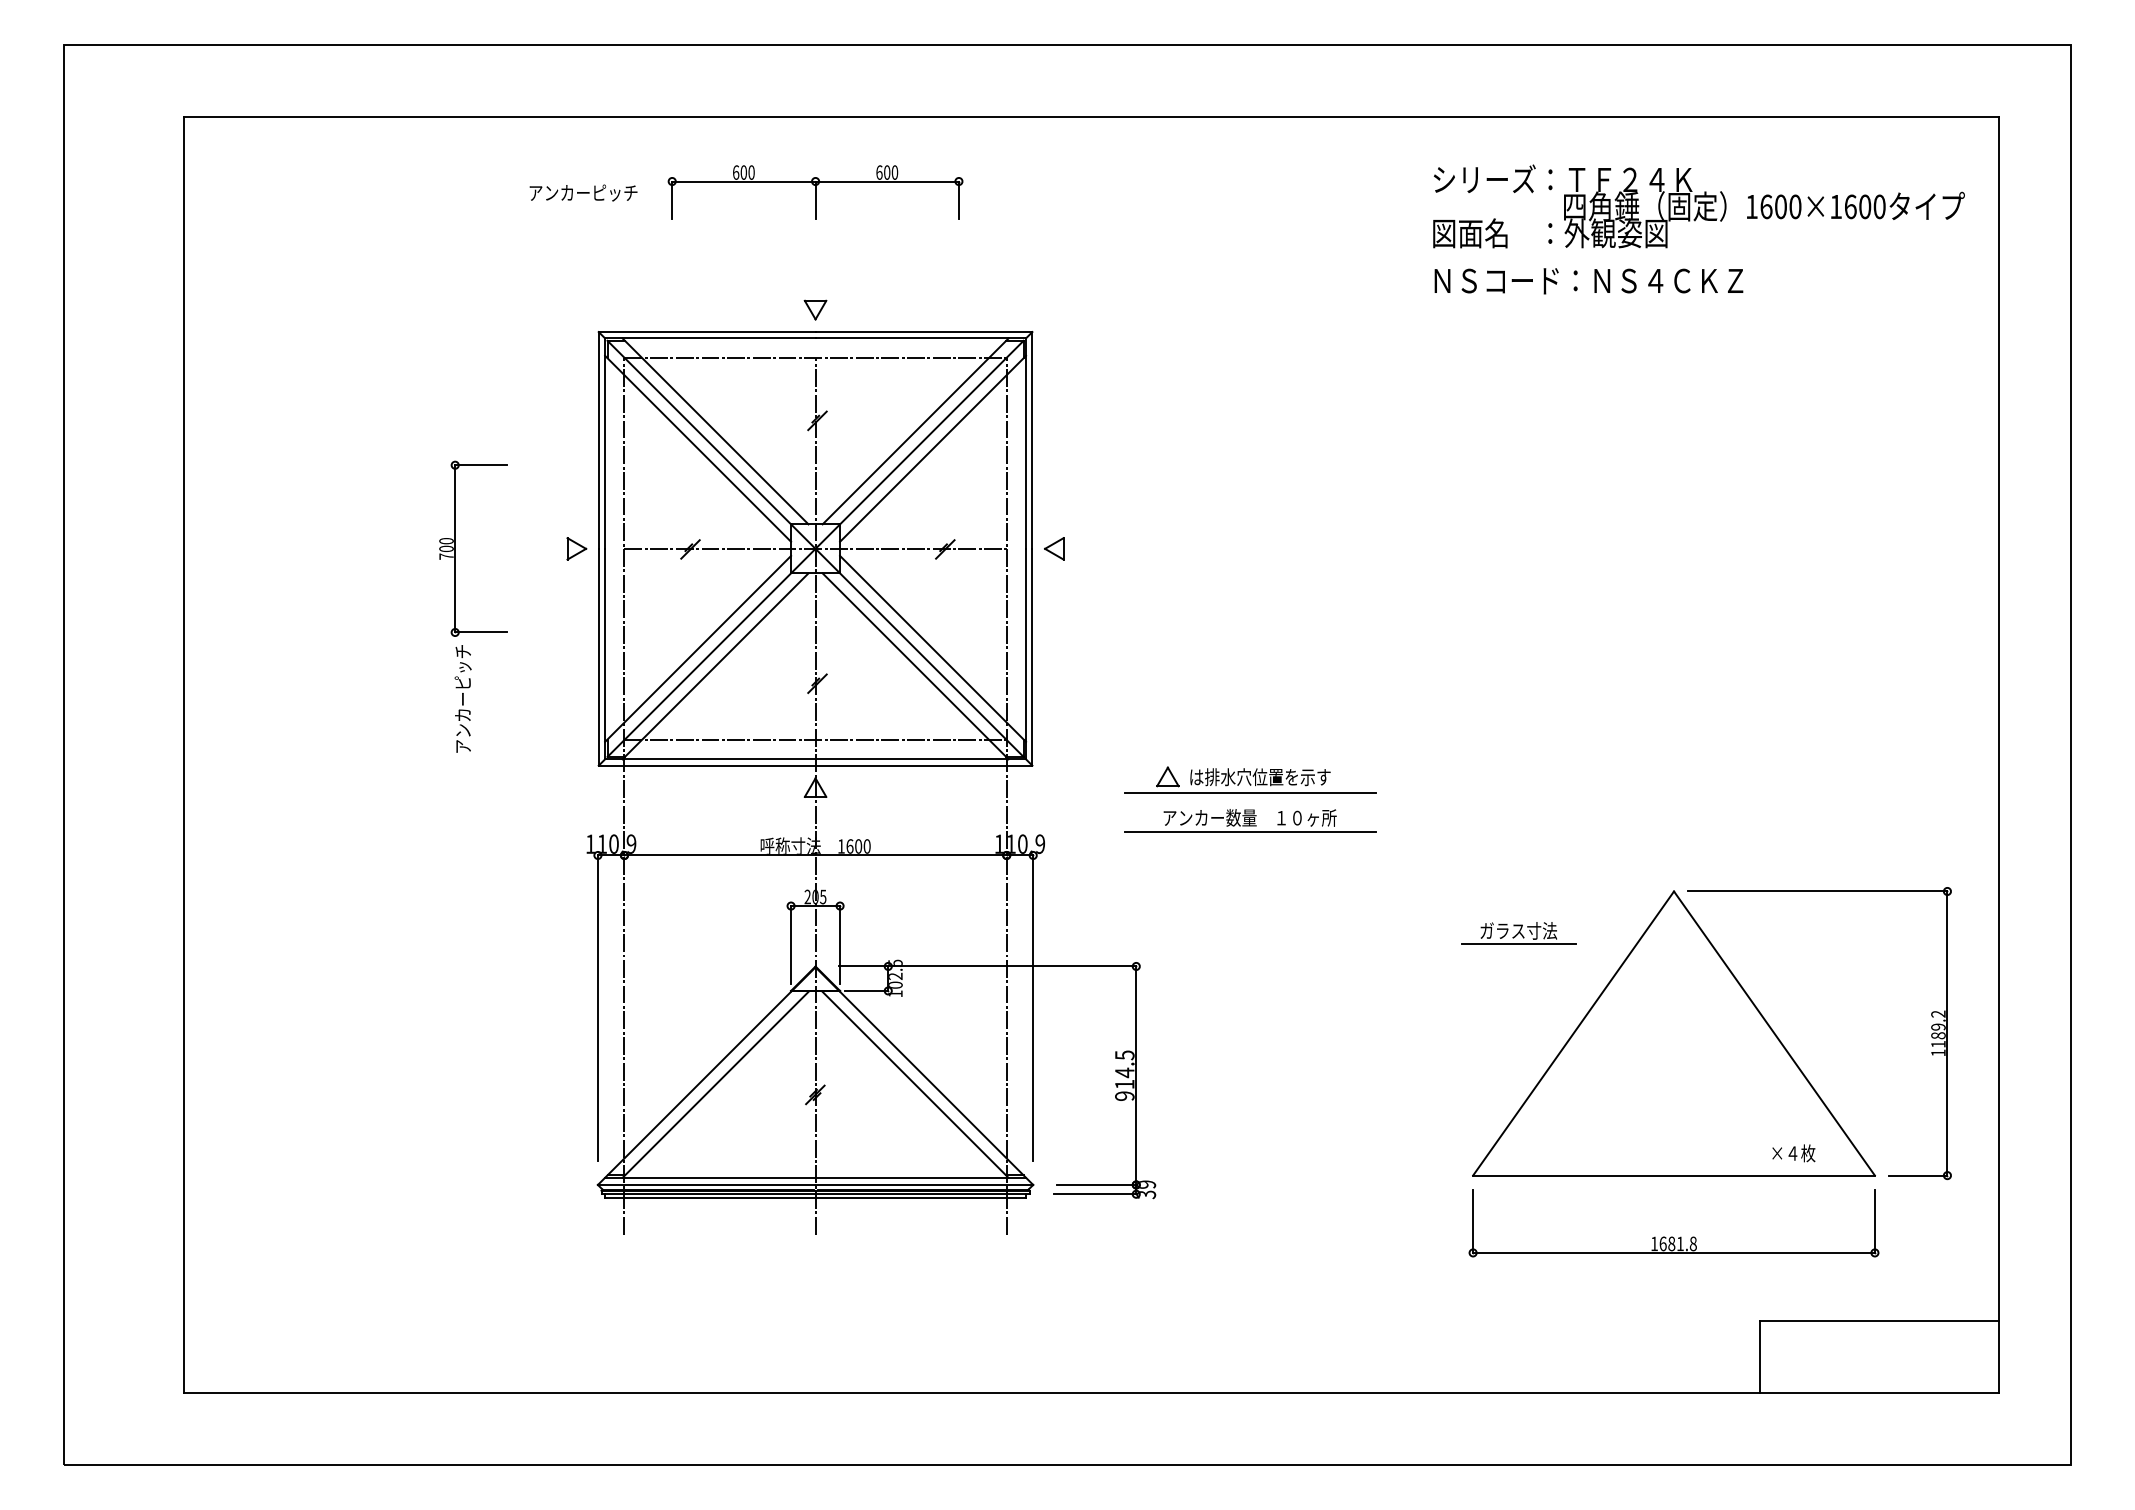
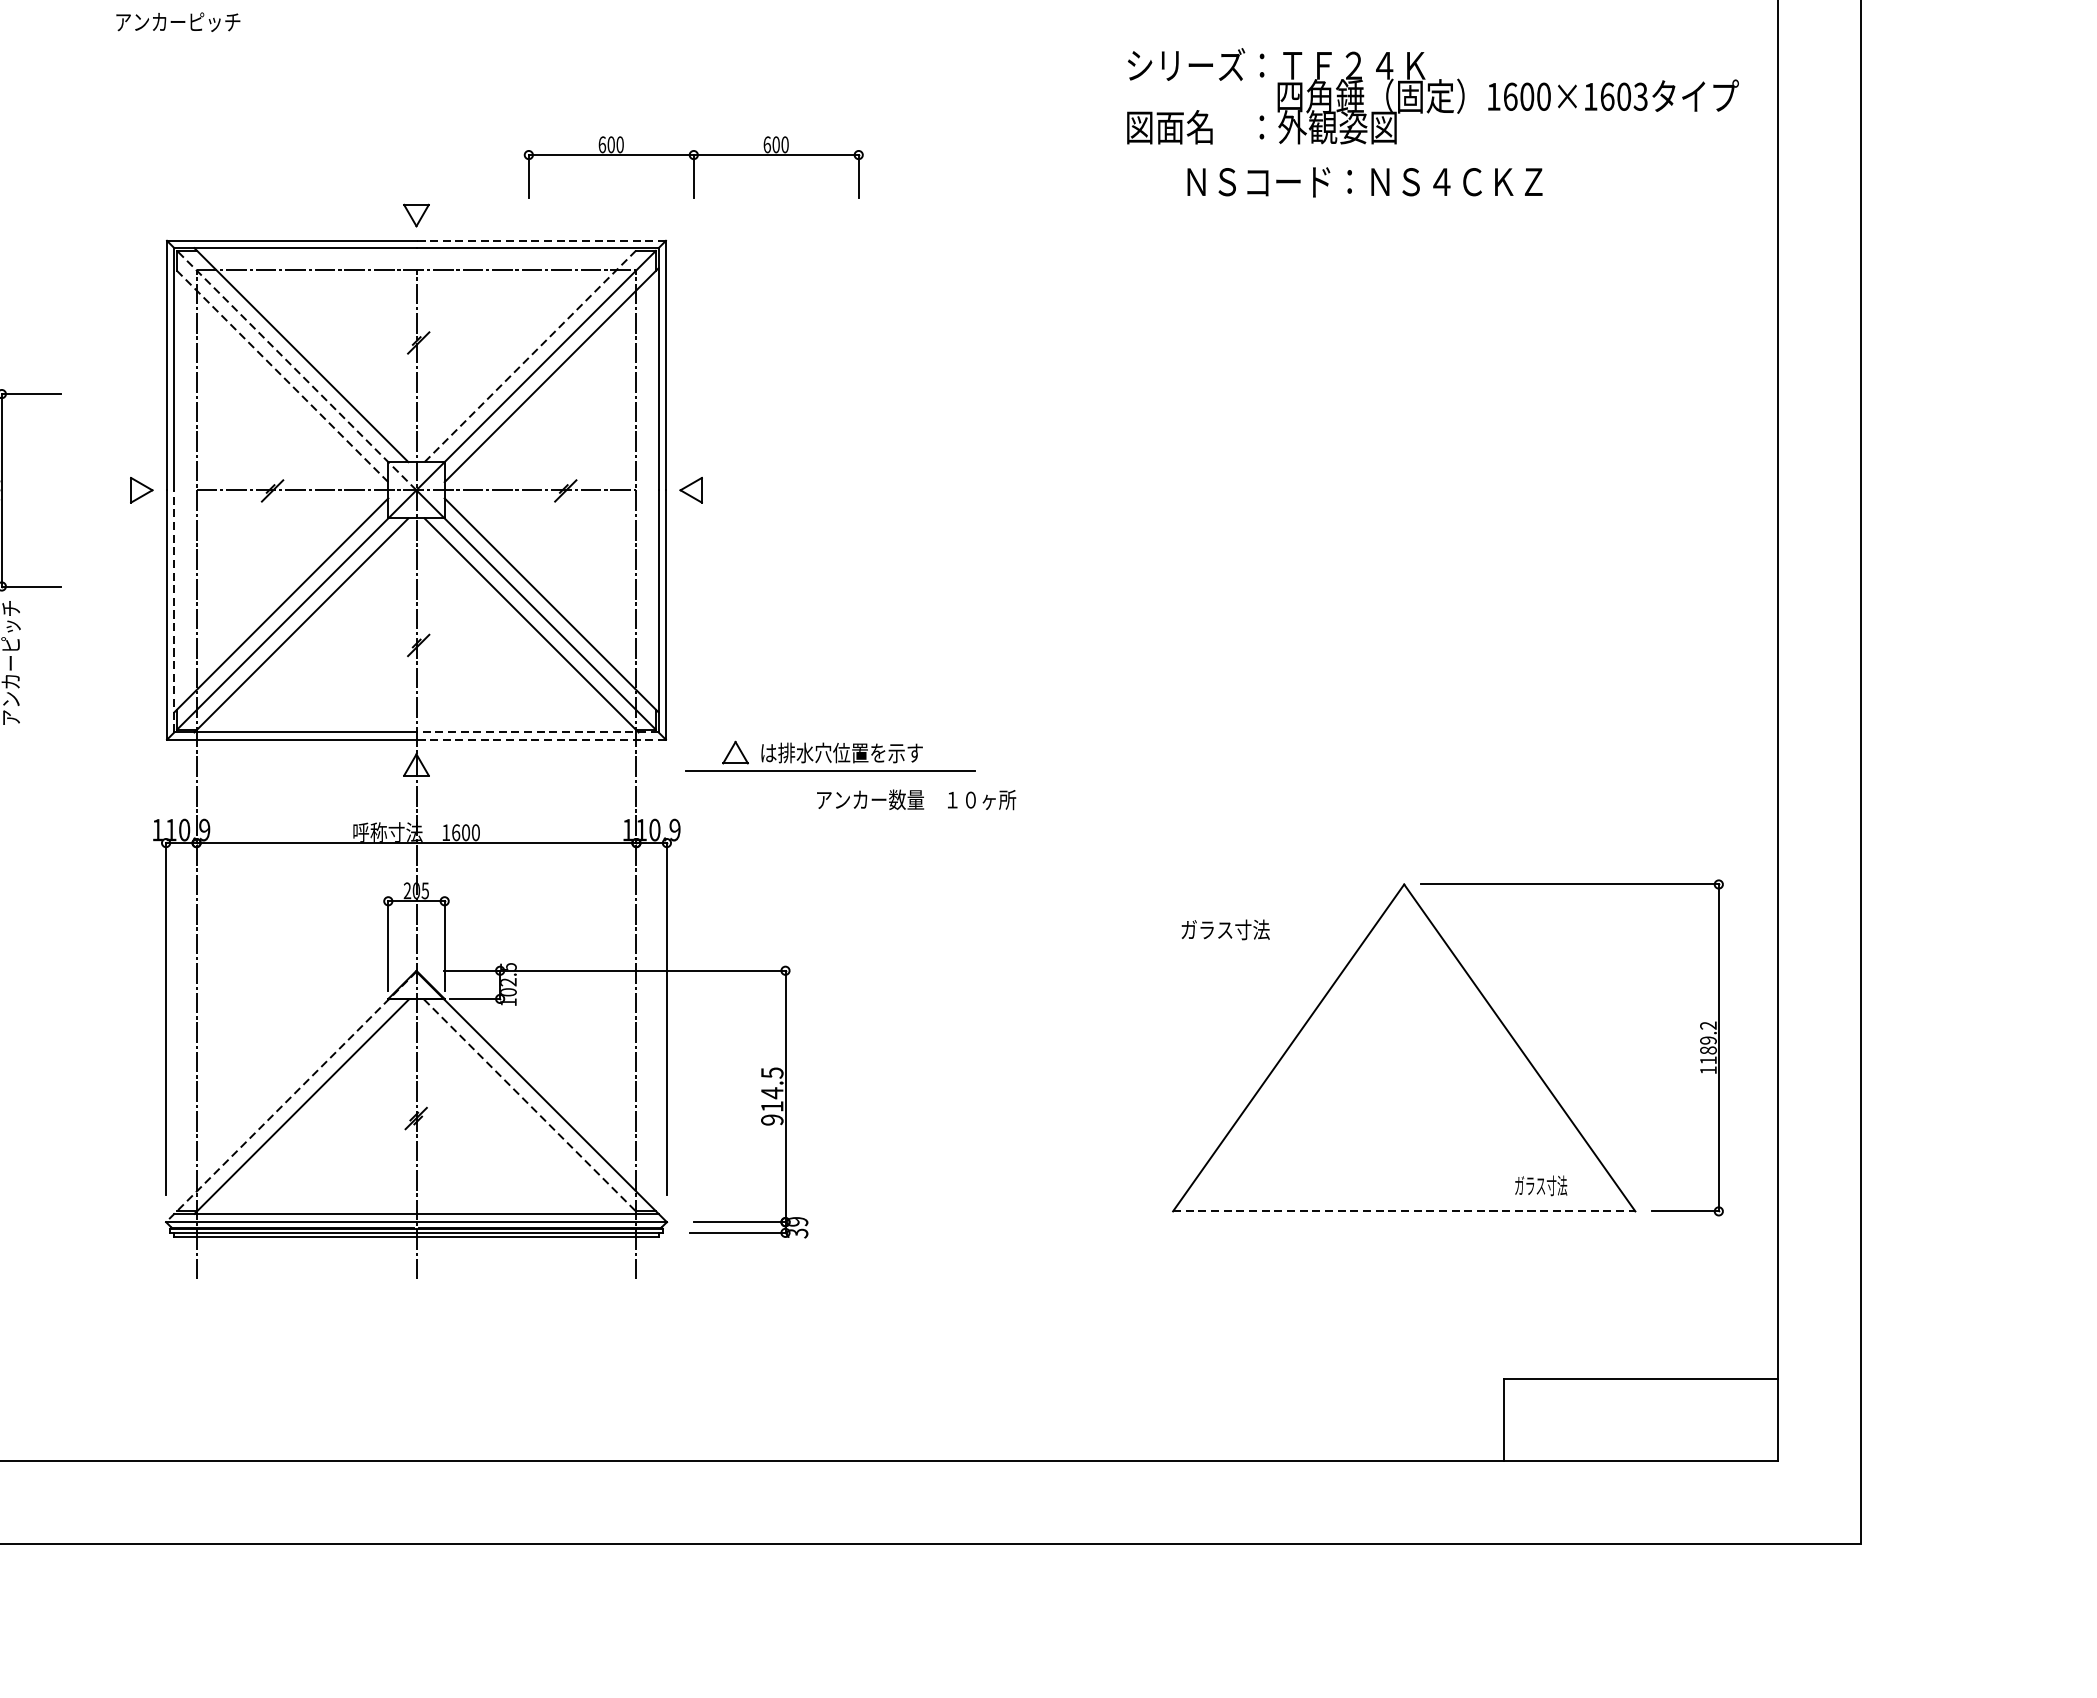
text: (583, 192) -> (178, 21), moved
part: (815, 192) -> (693, 167), moved
text: (1879, 206) -> (1640, 96), 1600×1600 -> 1600×1603
text: (1588, 281) -> (1364, 182), moved
line: (923, 332) -> (540, 241), solid -> dashed
line: (915, 431) -> (531, 355), solid -> dashed
line: (711, 444) -> (296, 370), solid -> dashed
line: (697, 448) -> (280, 374), solid -> dashed
line: (605, 653) -> (174, 610), solid -> dashed
line: (815, 740) -> (416, 710), removed
line: (920, 759) -> (537, 732), solid -> dashed
line: (923, 765) -> (540, 739), solid -> dashed
part: (1250, 779) -> (830, 755), moved
line: (1250, 832) -> (916, 816), removed
line: (1518, 944) -> (1225, 945), removed
line: (706, 1076) -> (290, 1097), solid -> dashed
line: (915, 1084) -> (531, 1106), solid -> dashed
text: (1792, 1153) -> (1540, 1185), ×４枚 -> ガラス寸法
line: (1674, 1175) -> (1404, 1211), solid -> dashed
part: (1672, 1236) -> (1402, 1281), removed

